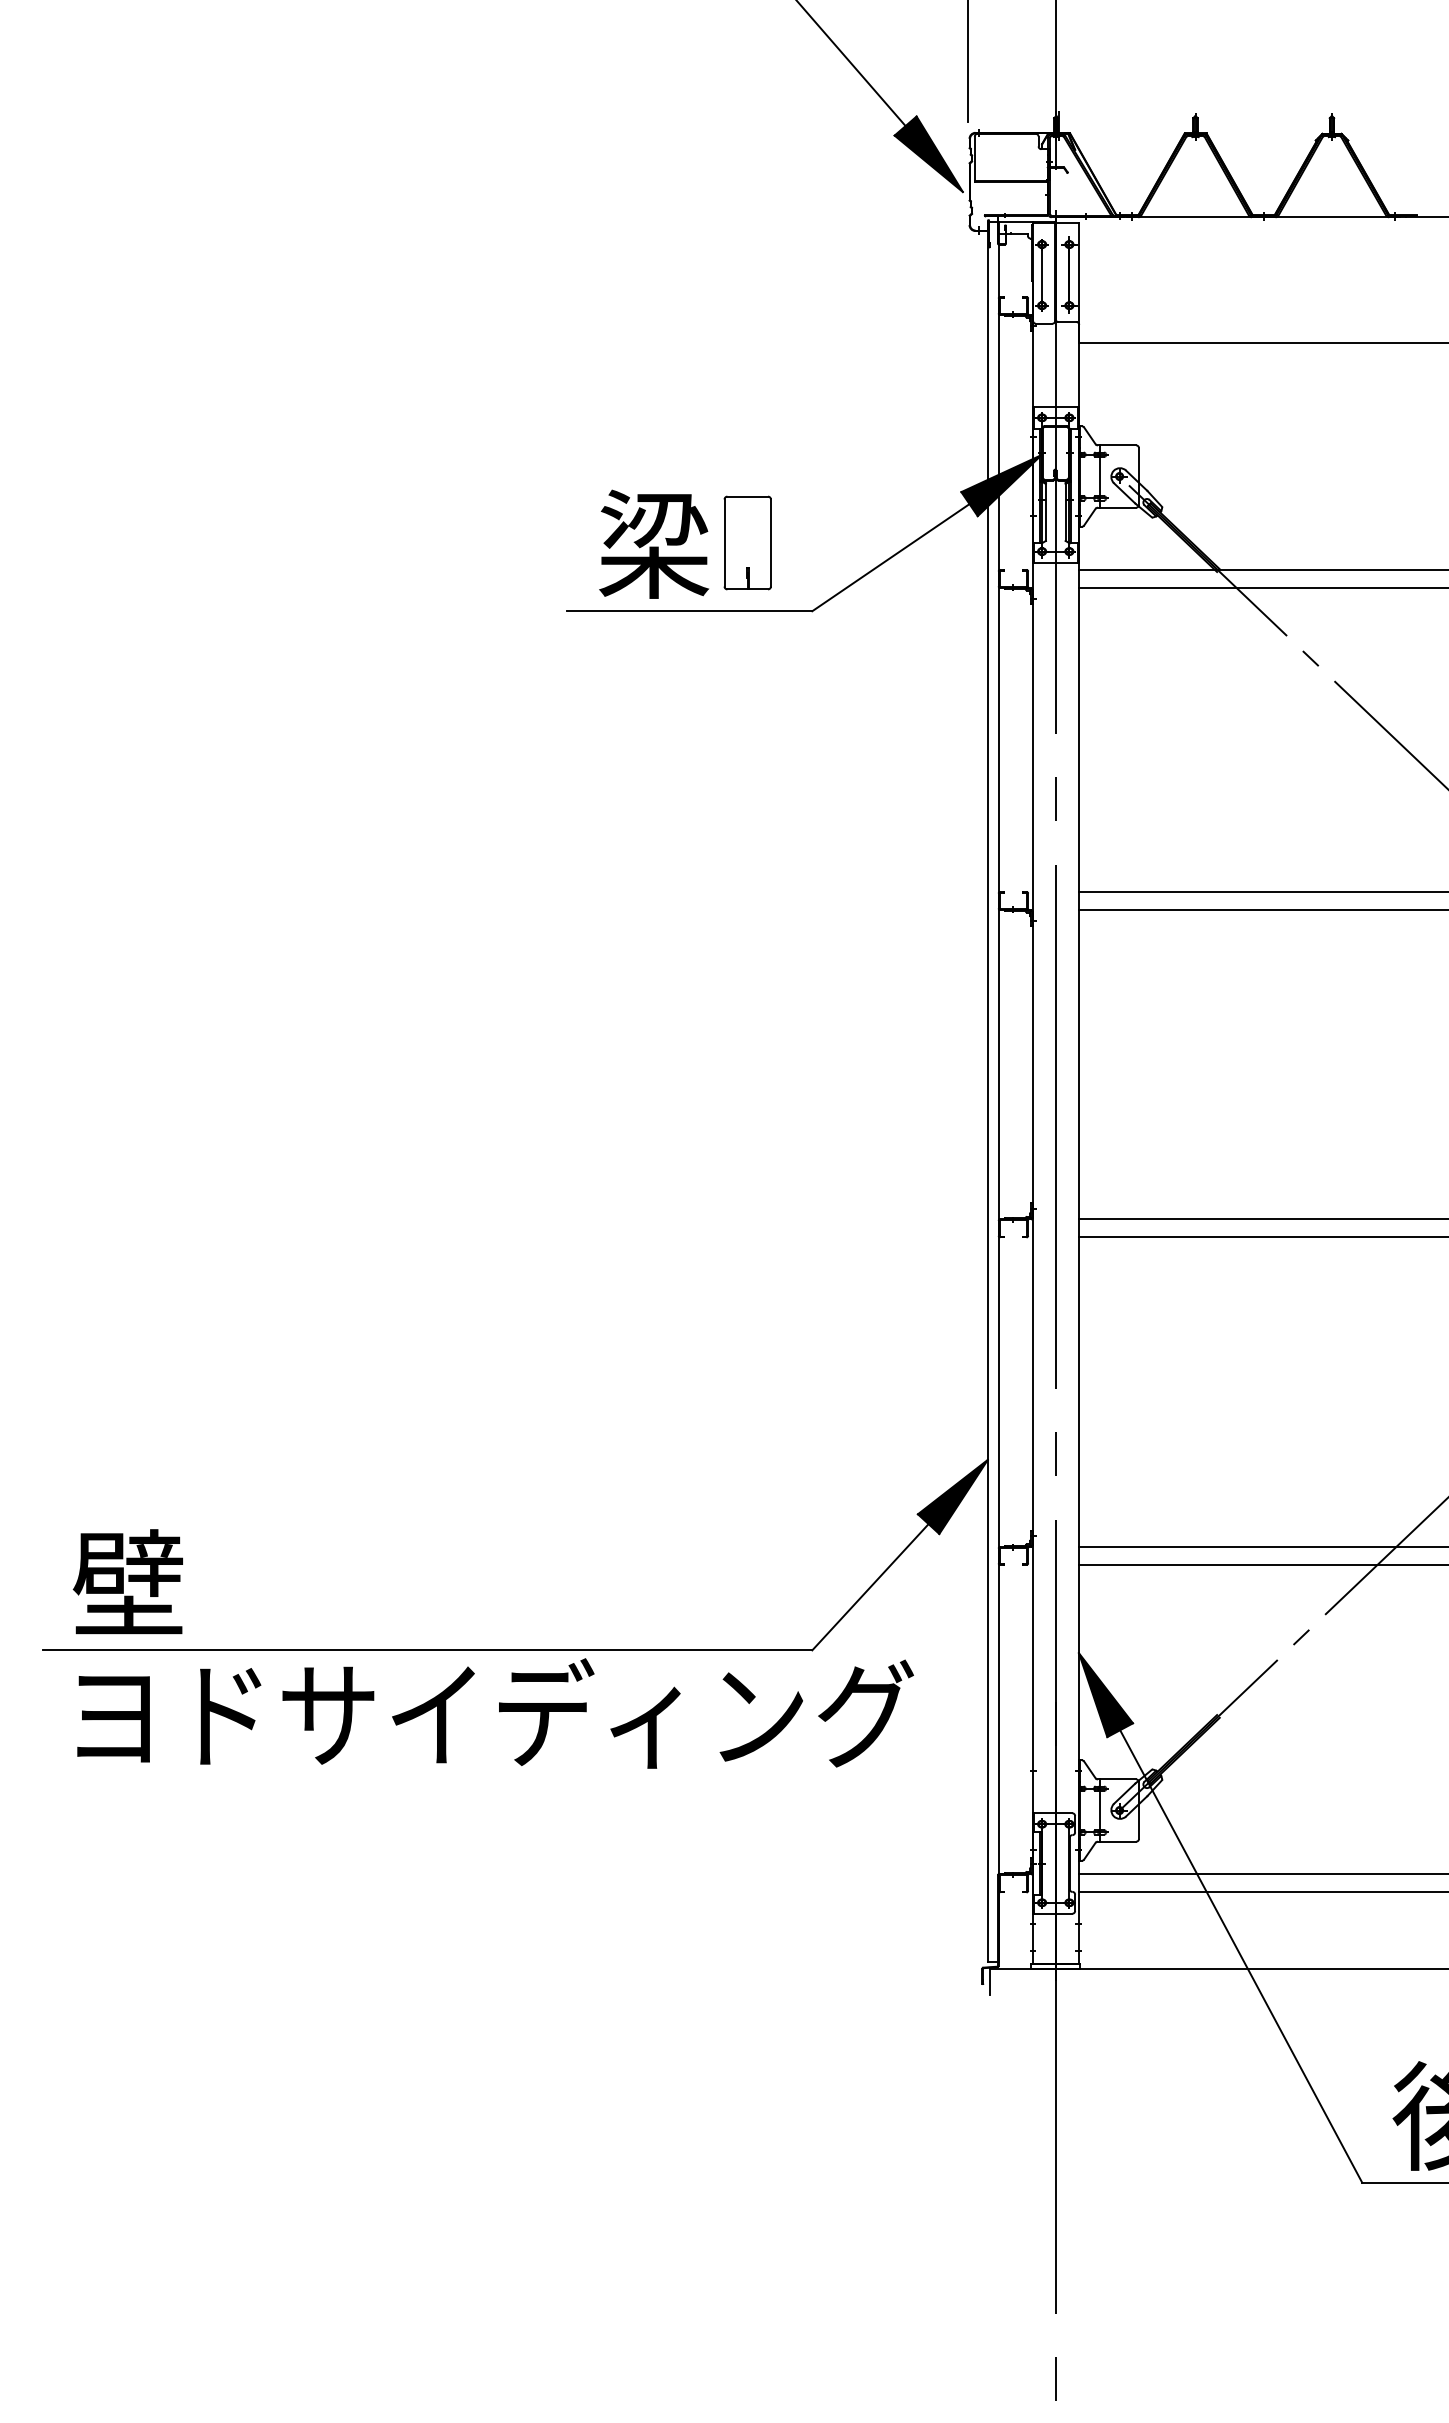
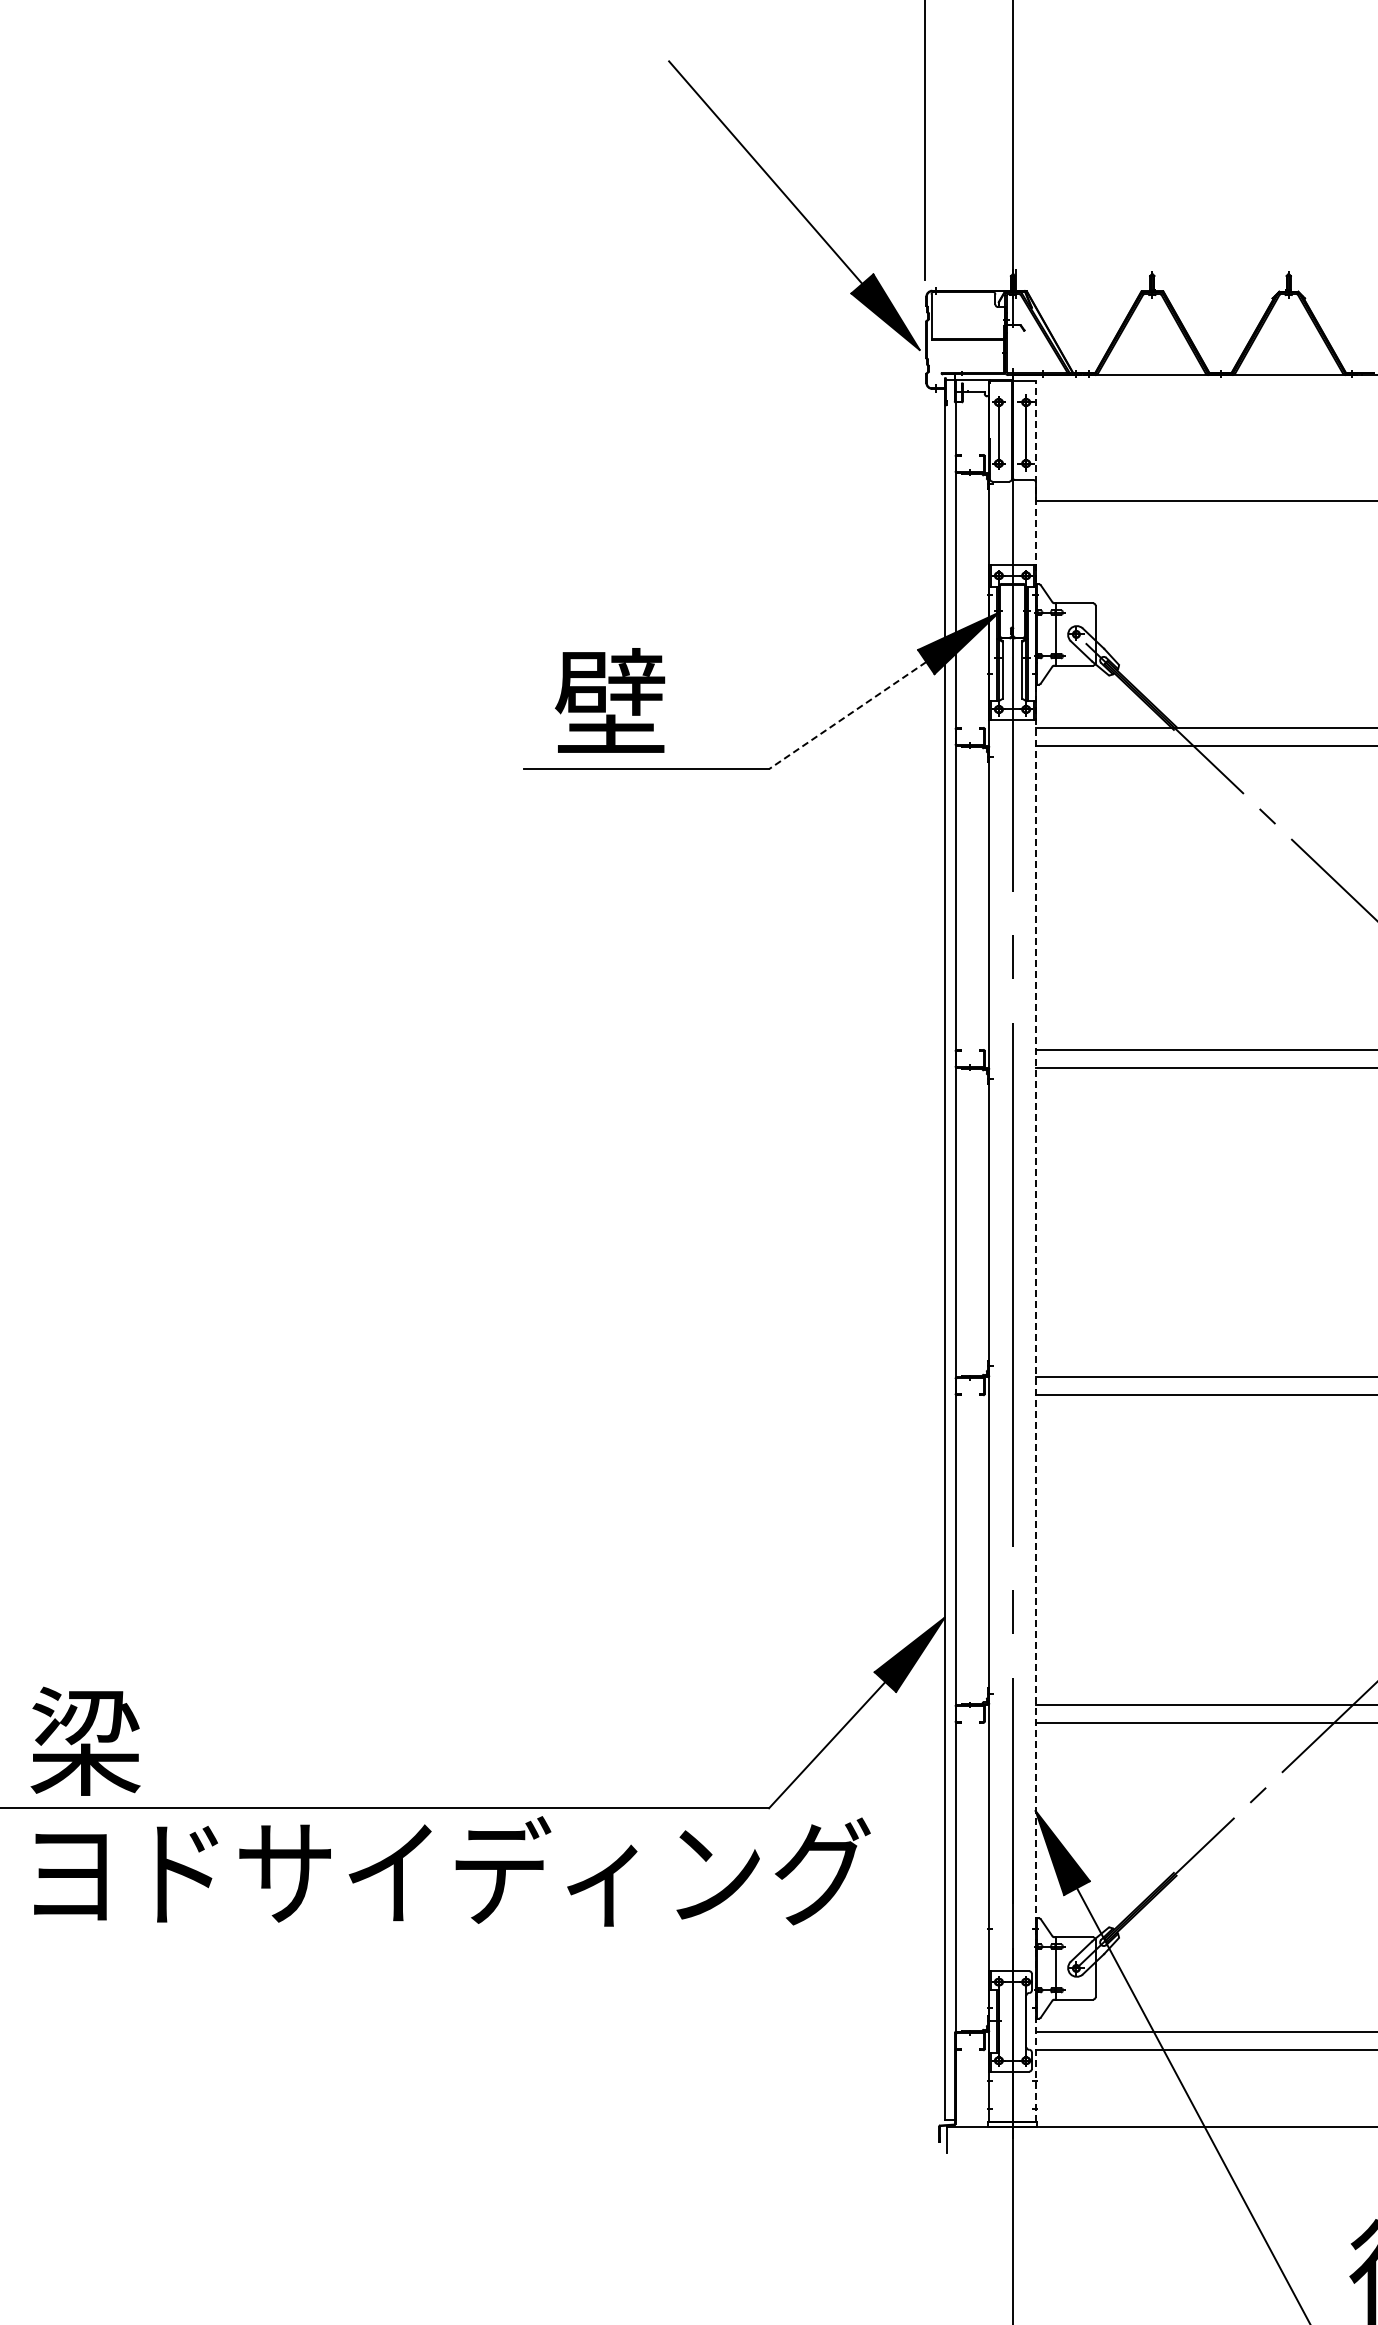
part: (747, 542) -> (704, 700), removed
text: (653, 543) -> (610, 701), 梁 -> 壁
line: (890, 557) -> (847, 715), solid -> dashed
line: (1078, 1093) -> (1035, 1251), solid -> dashed
text: (127, 1582) -> (84, 1740), 壁 -> 梁

